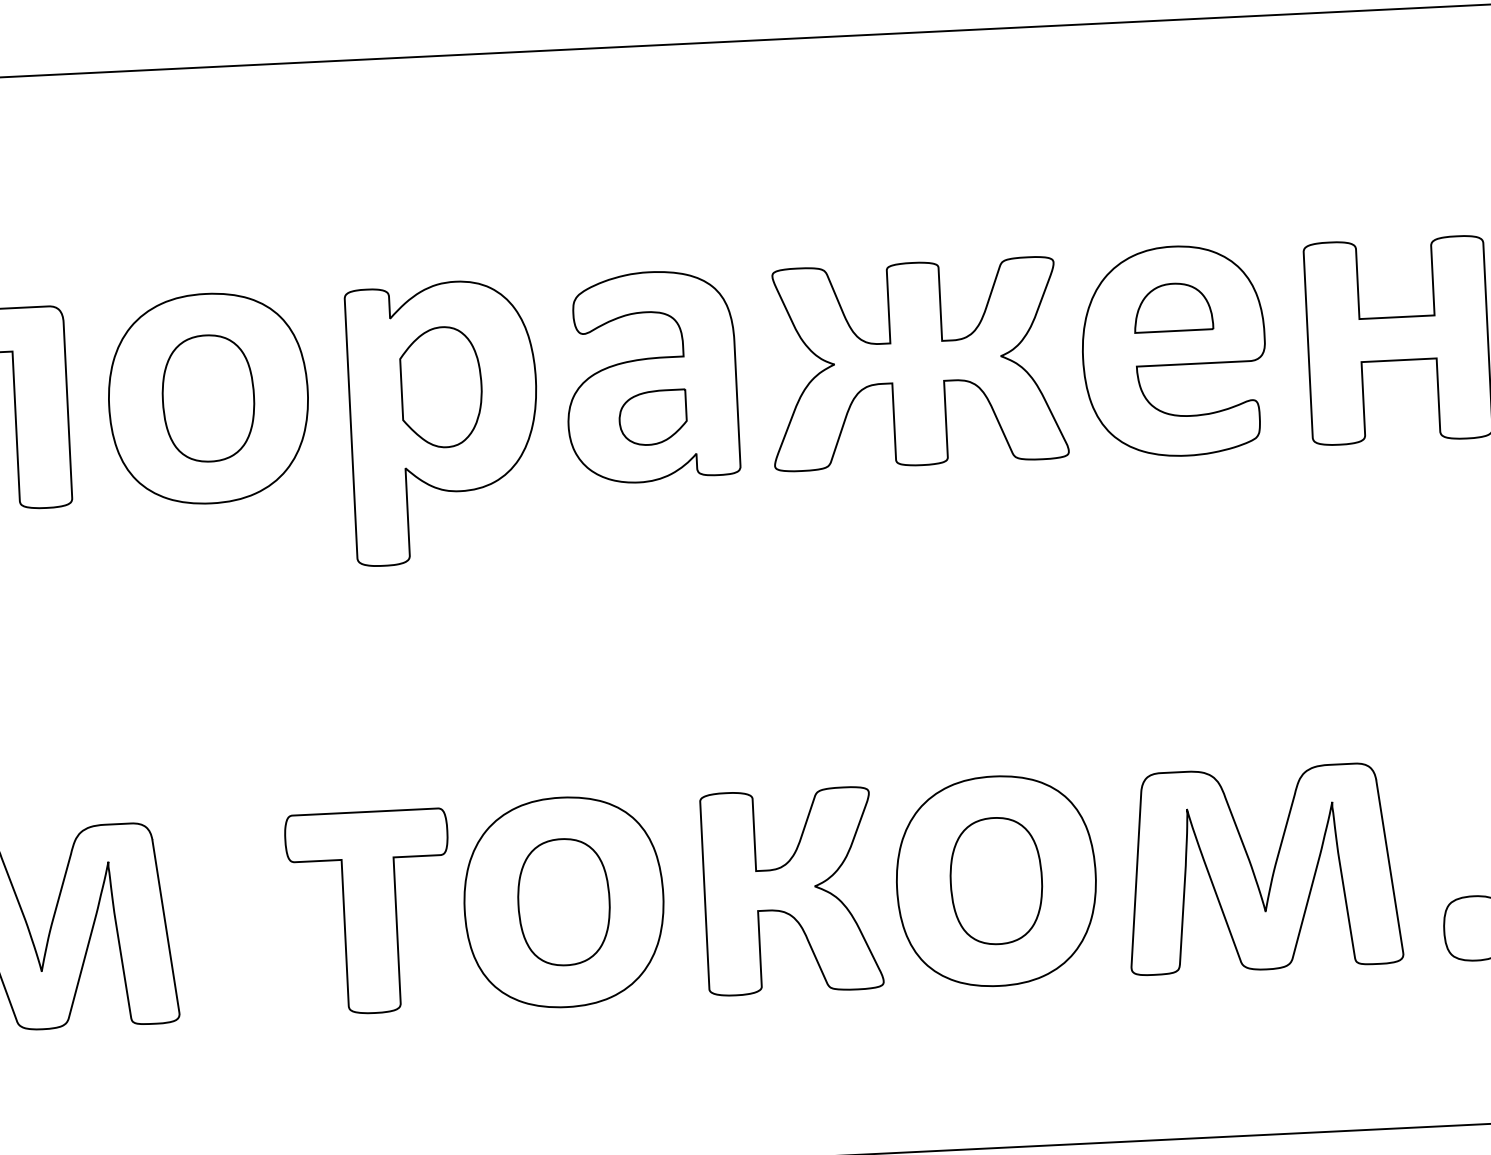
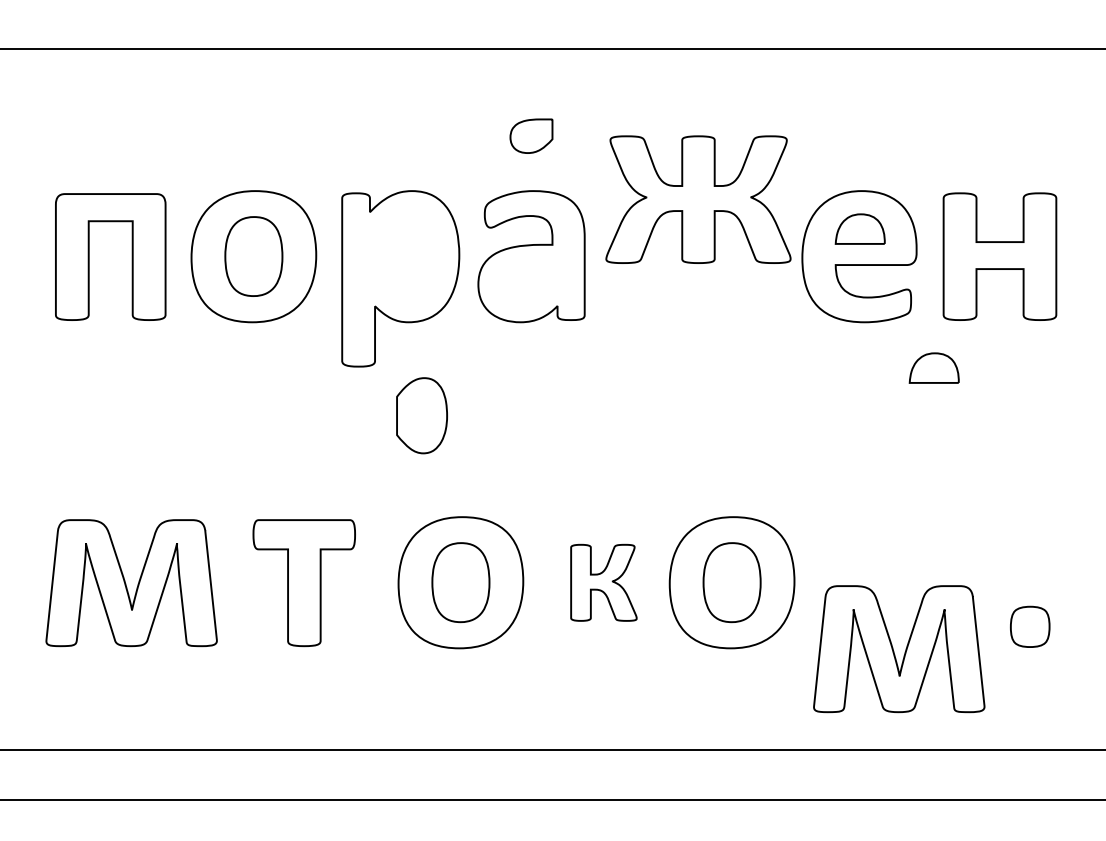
part: (917, 363) -> (698, 199), moved
part: (440, 387) -> (421, 415), moved
part: (653, 416) -> (531, 135), moved
part: (1300, 522) -> (933, 367), added
part: (1263, 869) -> (899, 649), moved
part: (791, 890) -> (603, 582), size x0.6
part: (368, 913) -> (303, 583), moved

